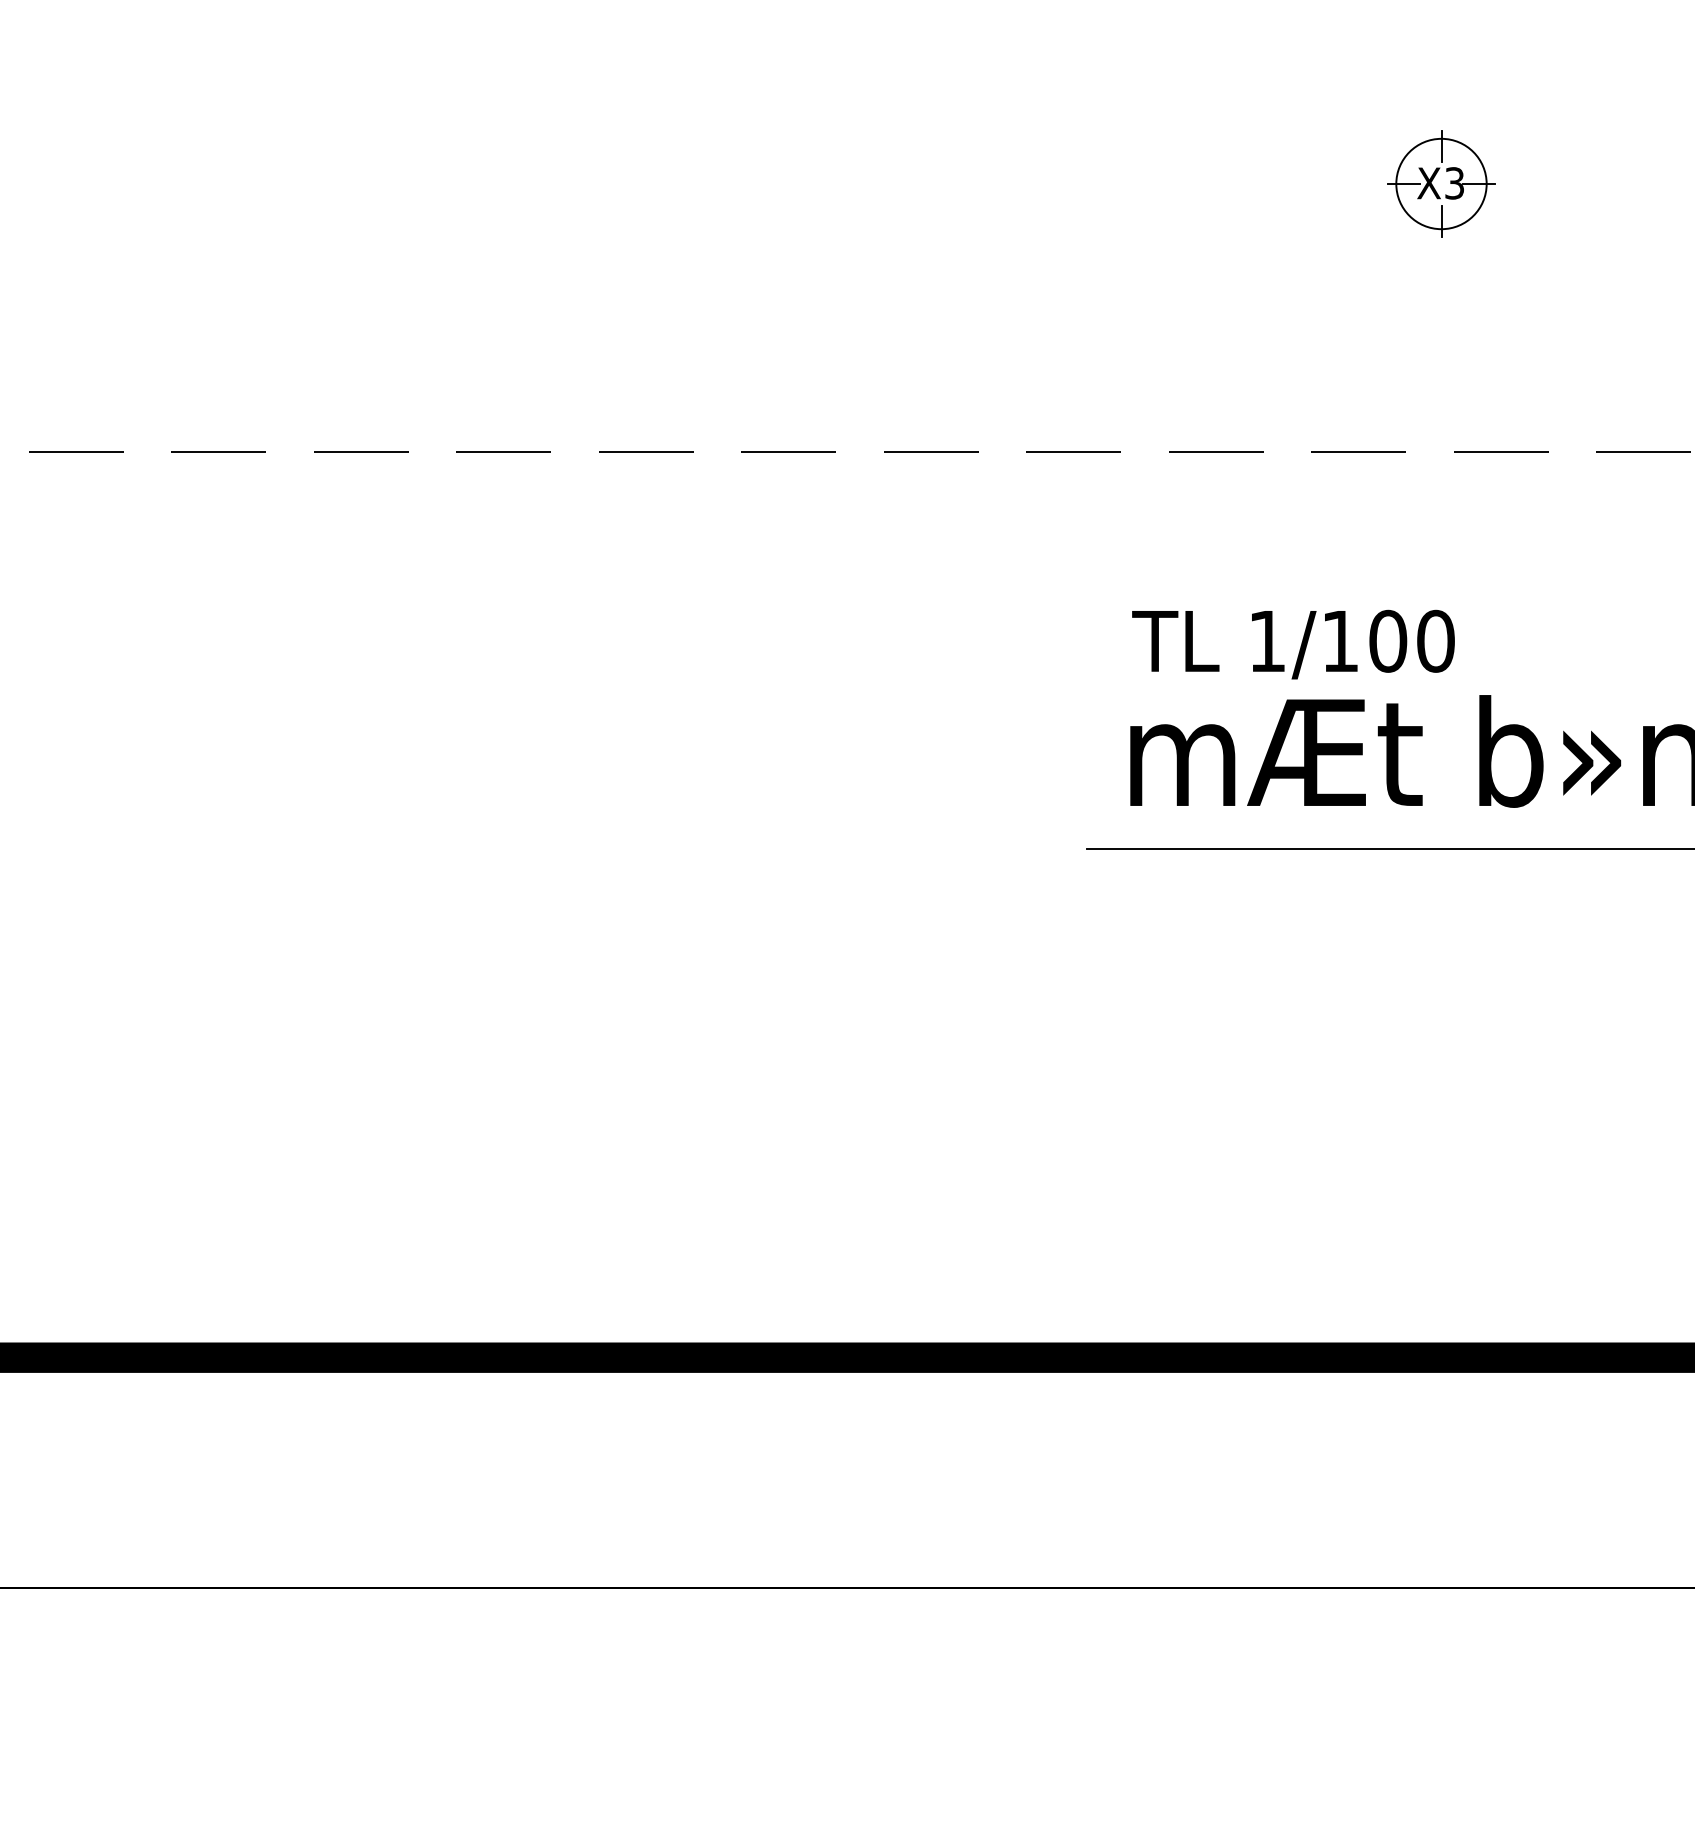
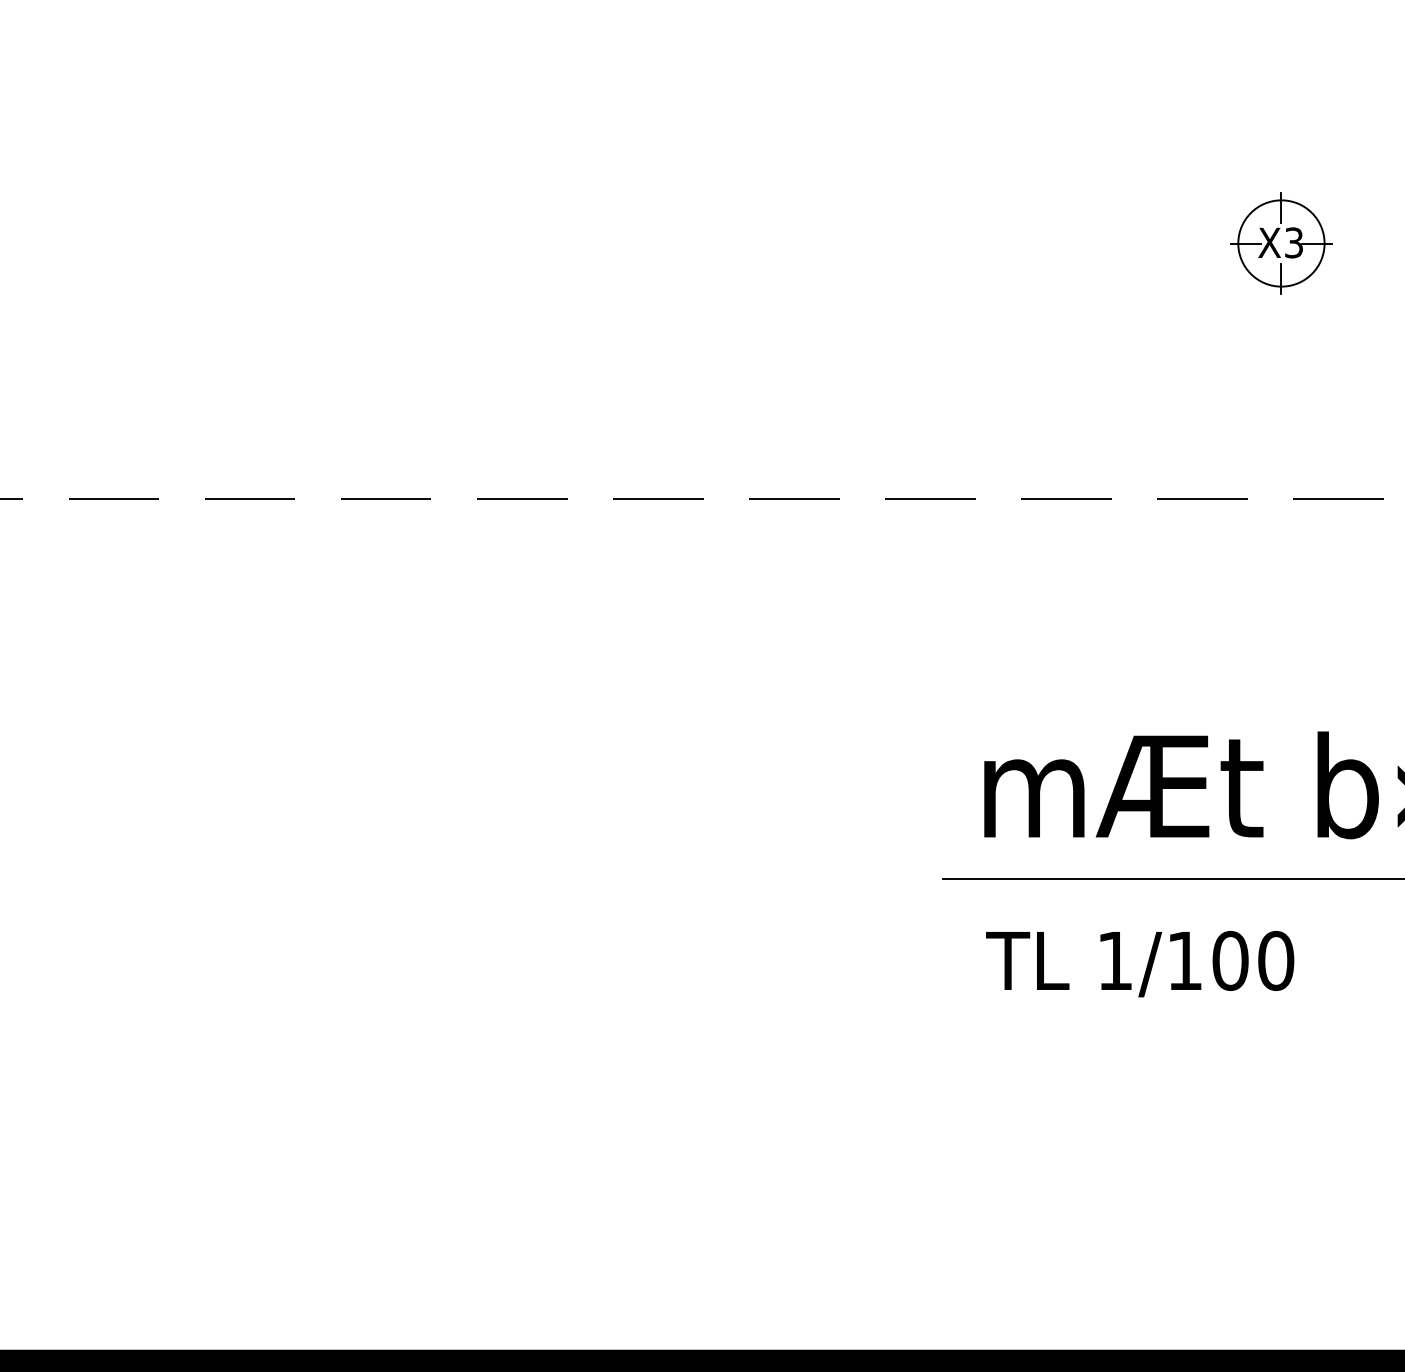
text: (1293, 644) -> (1140, 963), moved

